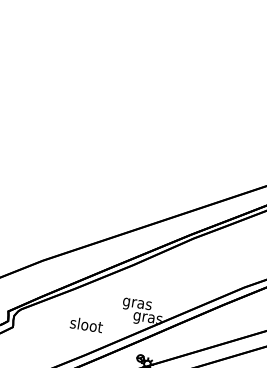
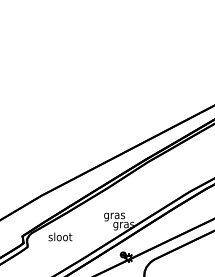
text: (86, 324) -> (60, 236), moved

